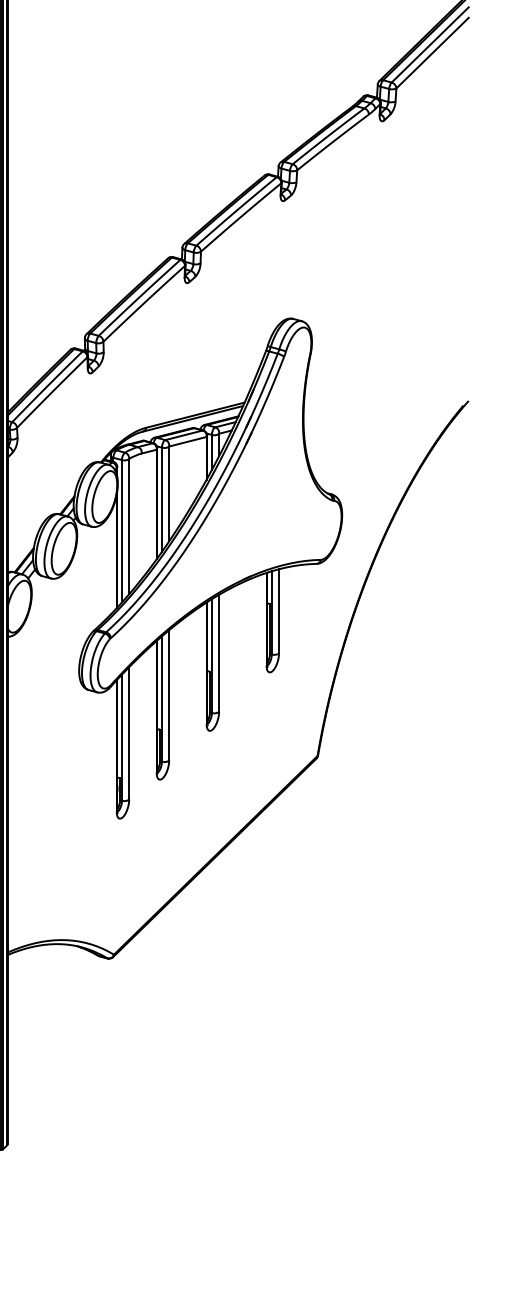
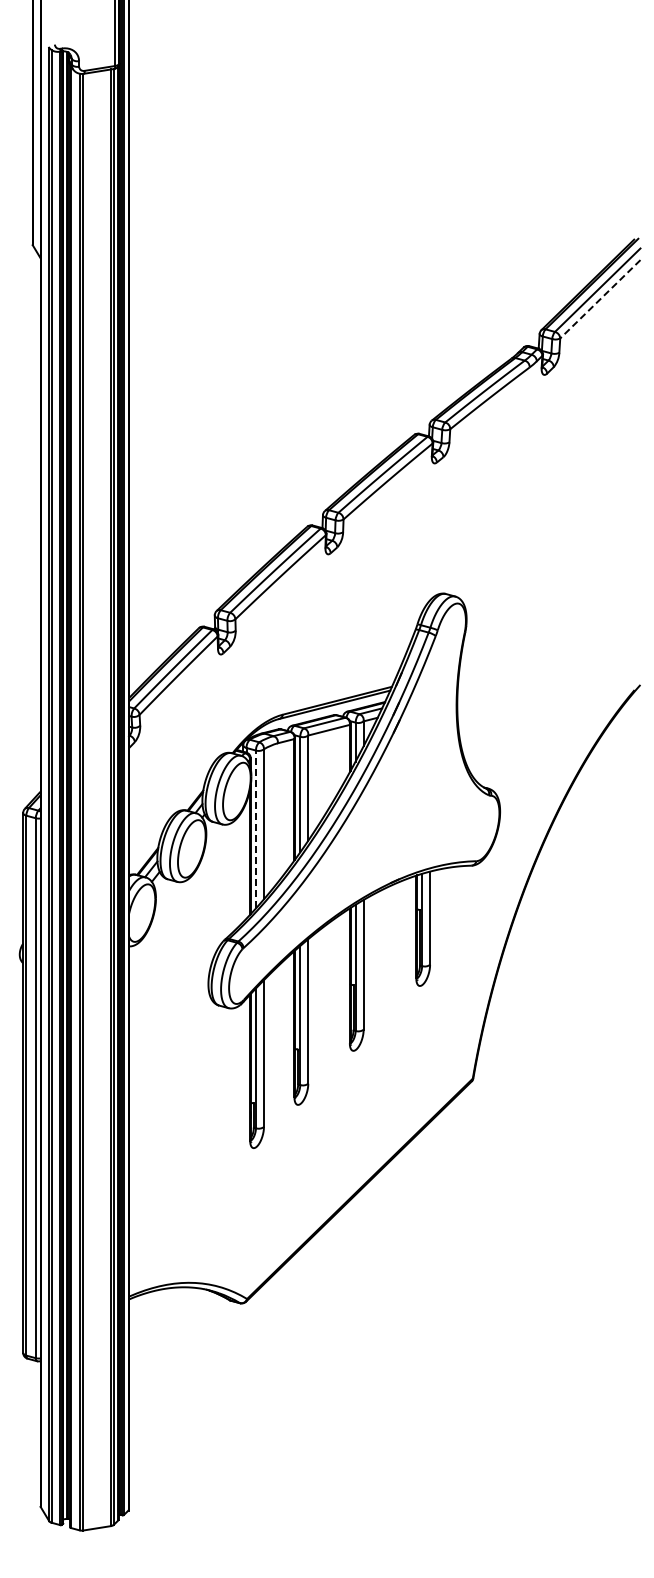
line: (432, 53) -> (600, 299), solid -> dashed
line: (121, 531) -> (255, 829), solid -> dashed

